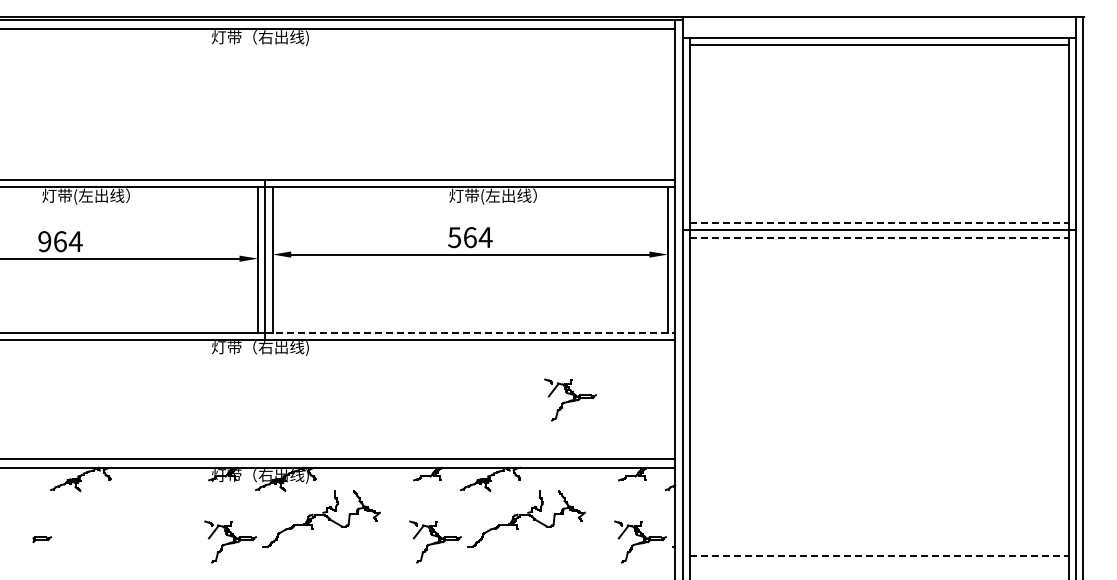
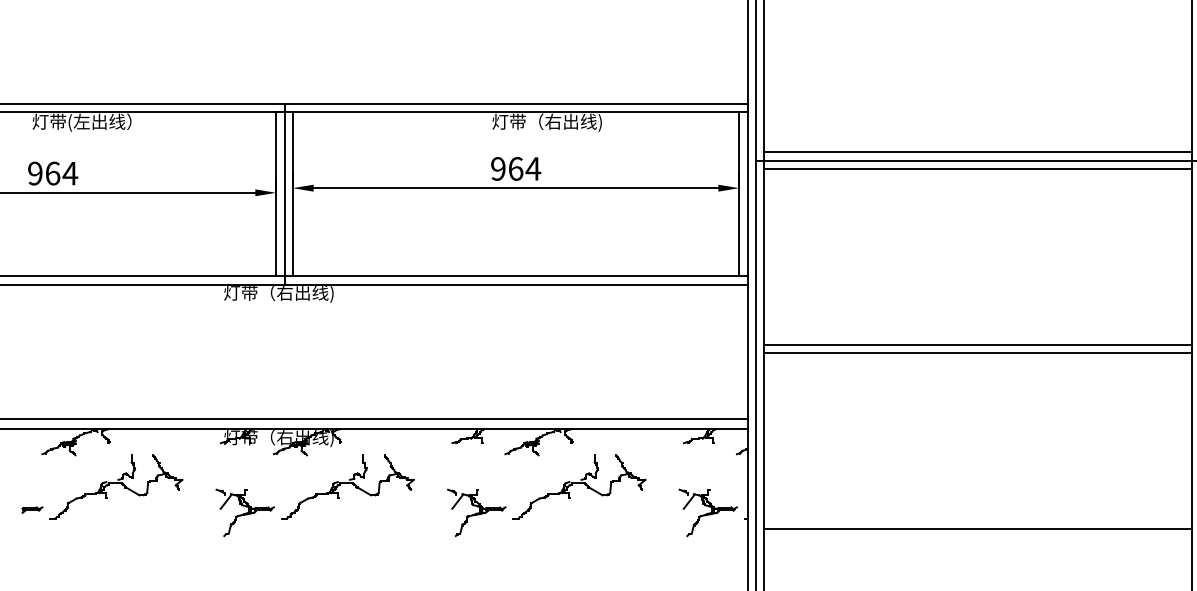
text: (513, 196) -> (564, 122), 灯带(左出线） -> 灯带（右出线)
line: (879, 222) -> (978, 151), dashed -> solid
text: (454, 237) -> (498, 168), 564 -> 964
line: (879, 237) -> (978, 168), dashed -> solid
line: (470, 332) -> (516, 276), dashed -> solid
line: (879, 393) -> (978, 345), added
part: (570, 399) -> (629, 351), removed
line: (879, 400) -> (978, 353), added
part: (116, 518) -> (116, 486), added
line: (879, 556) -> (978, 529), dashed -> solid

